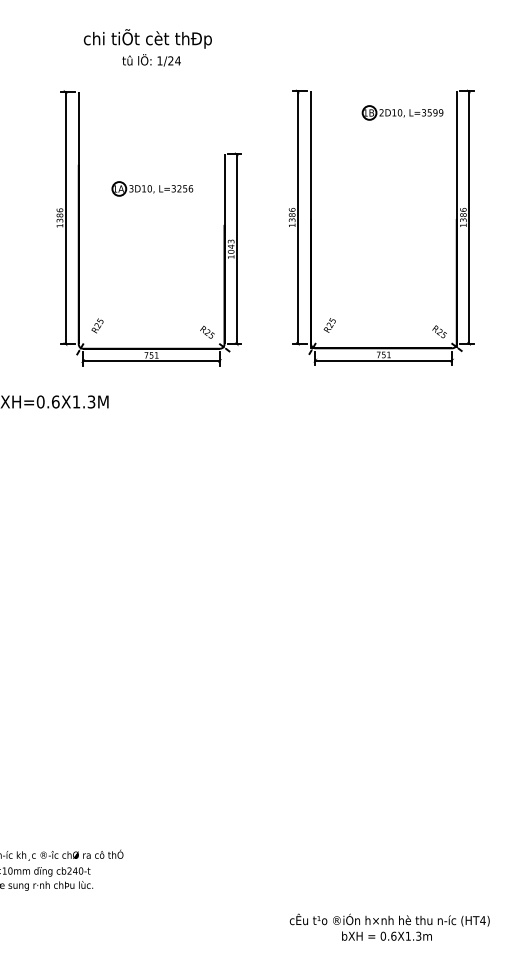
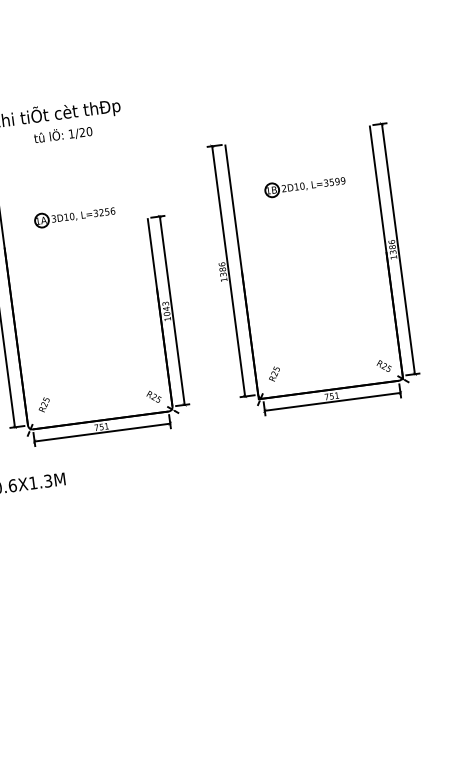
text: (177, 60) -> (88, 131), 1/24 -> 1/20
part: (402, 112) -> (304, 185), moved
part: (152, 188) -> (74, 215), moved

